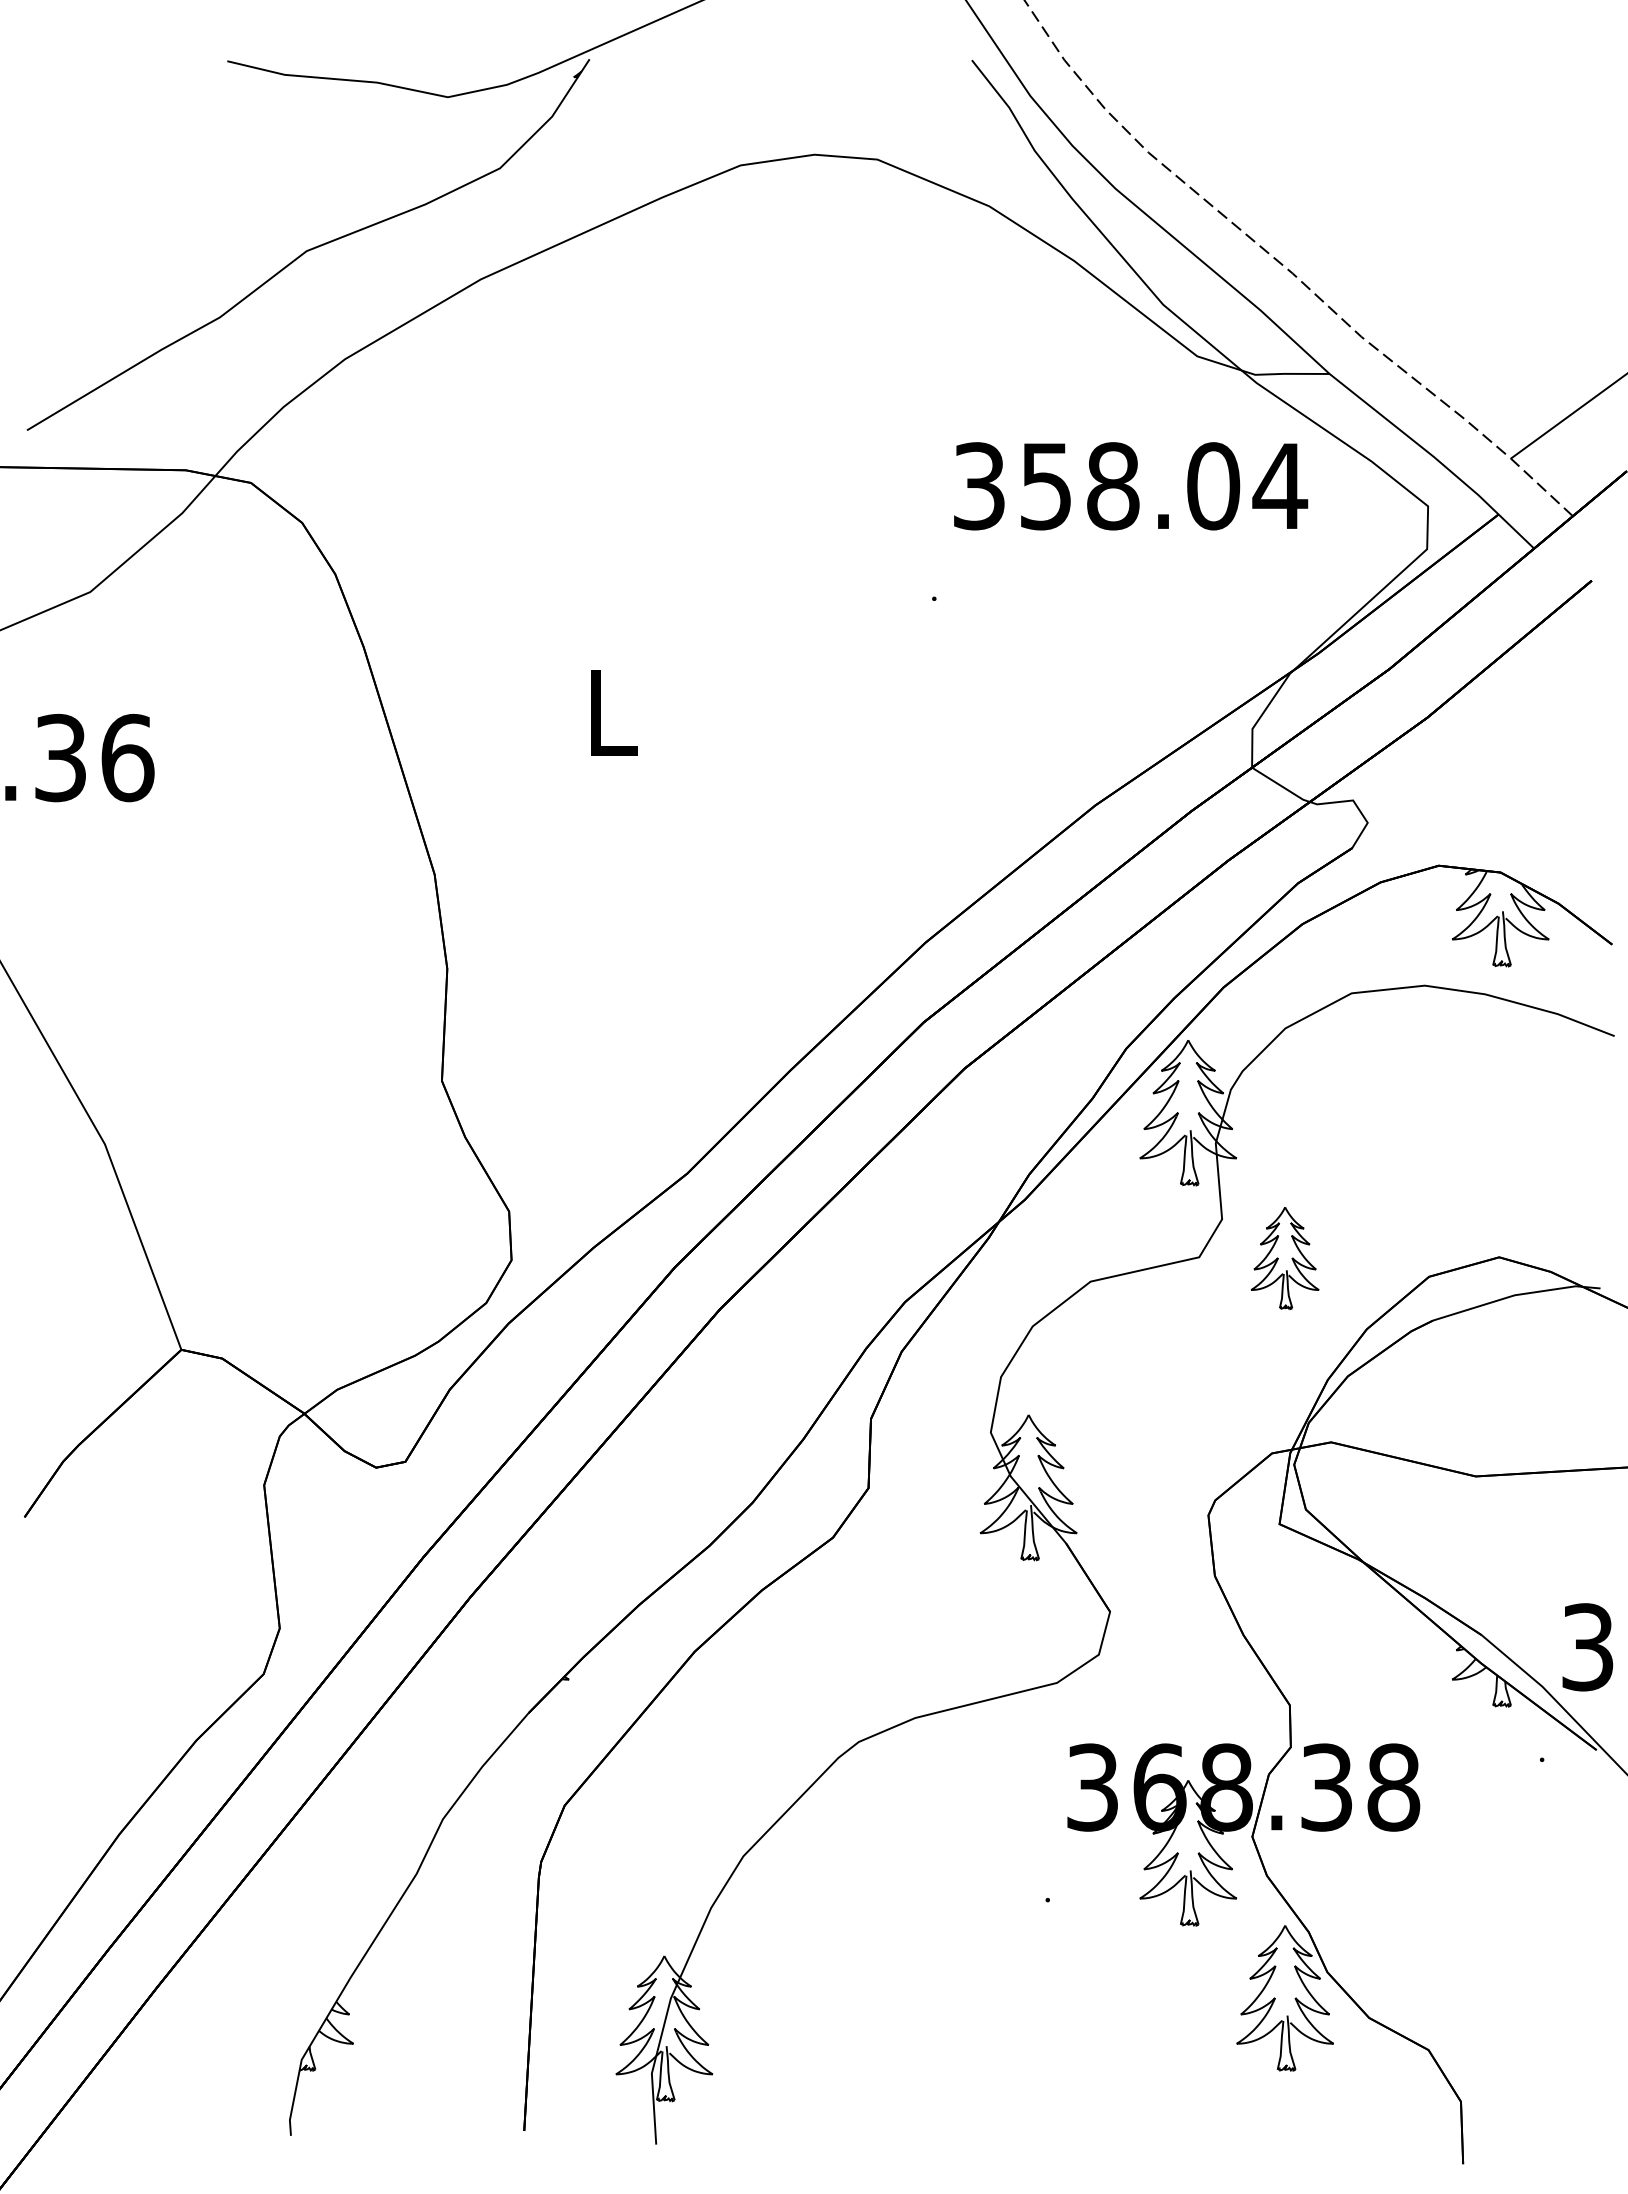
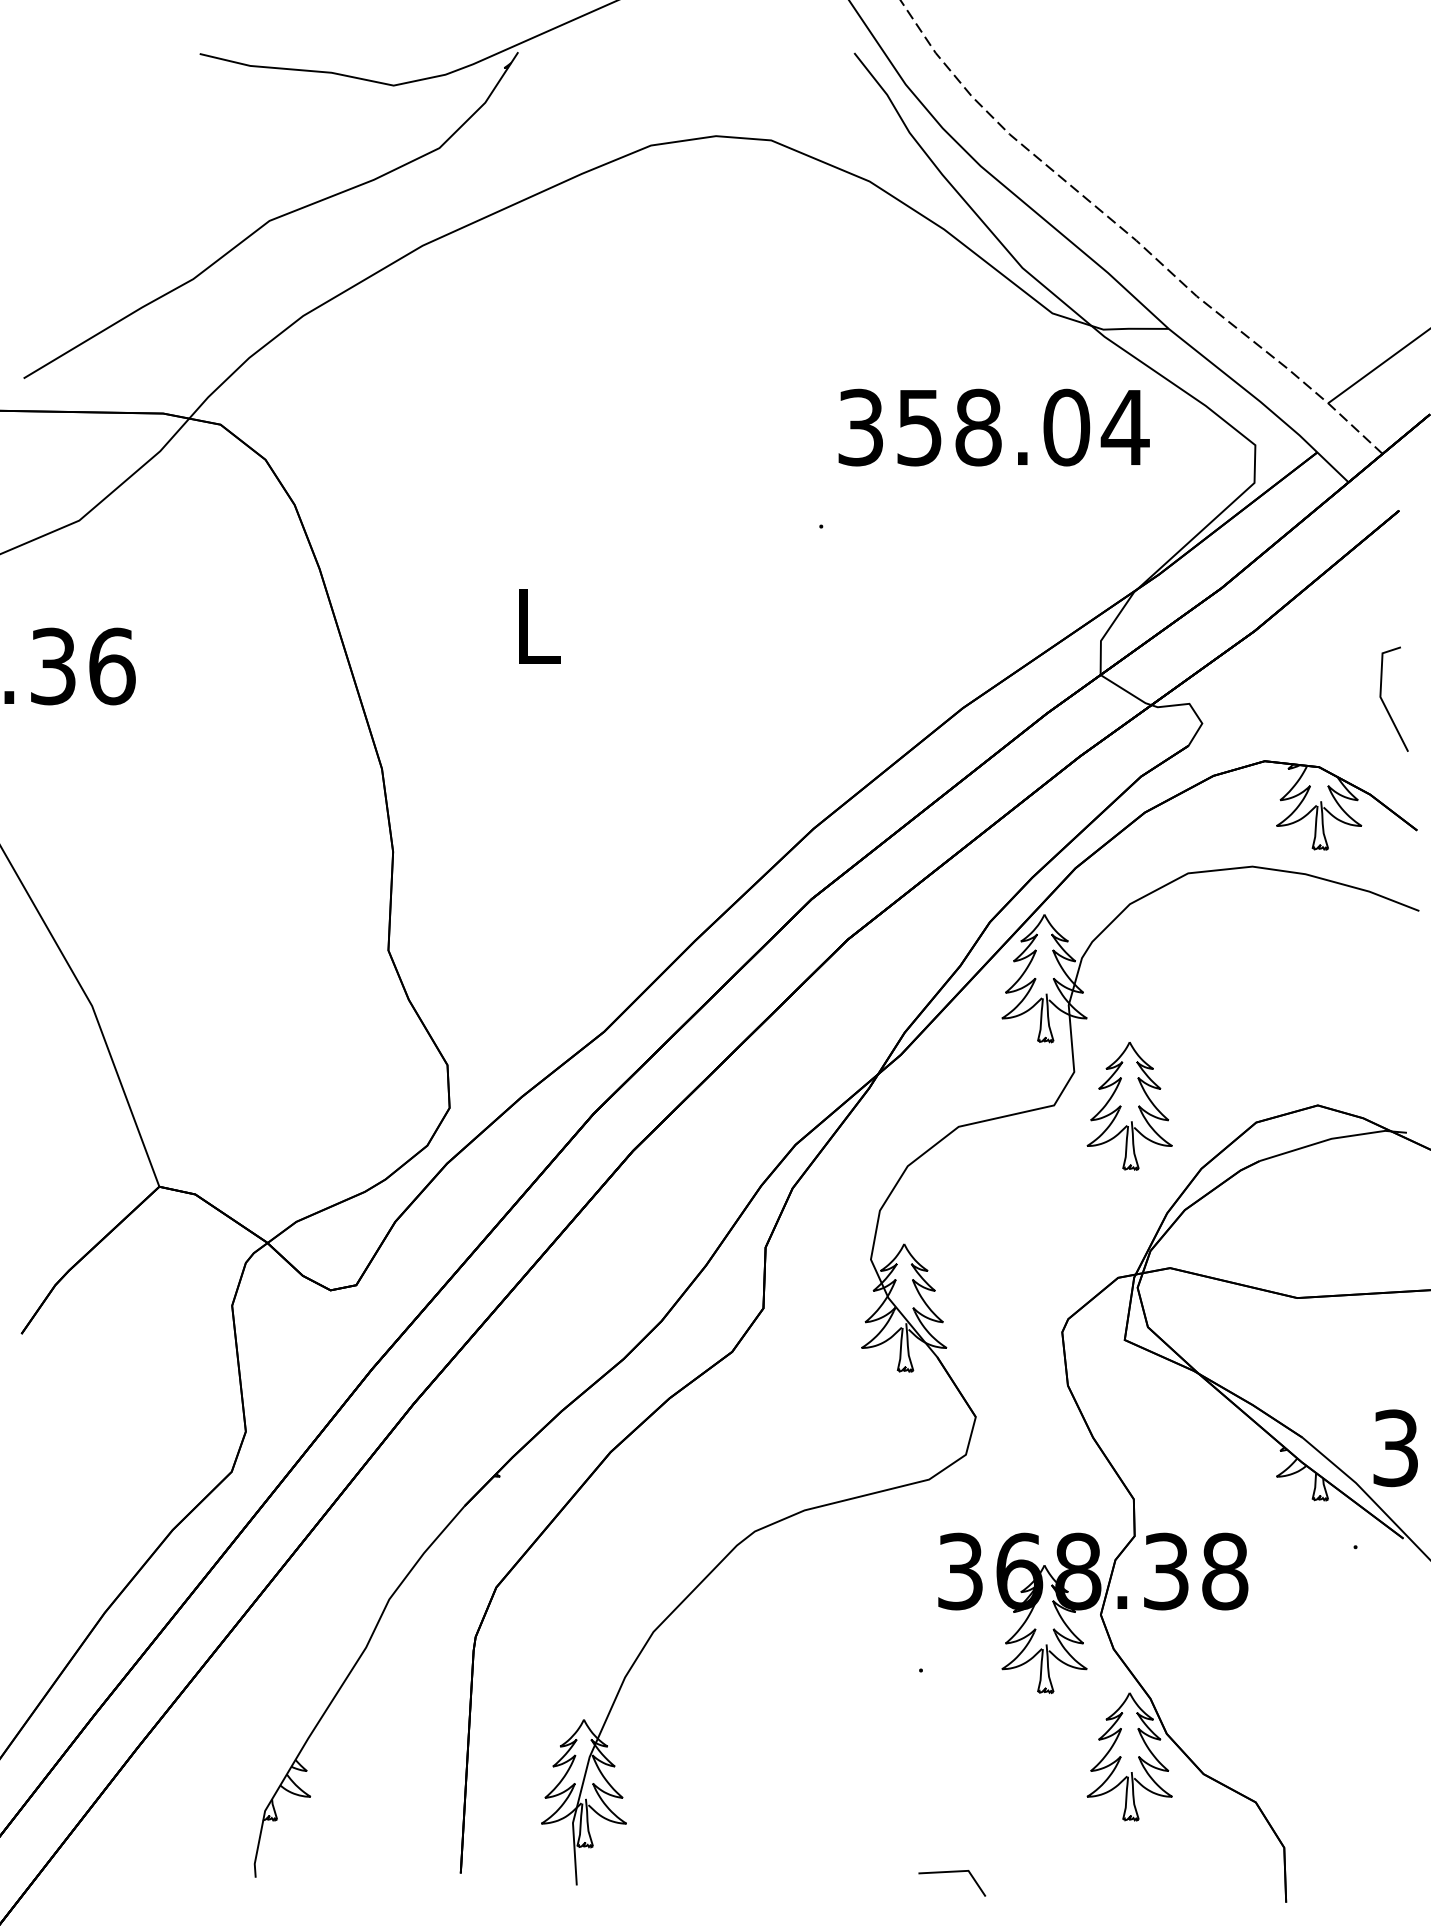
line: (1575, 800) -> (1384, 703), added
part: (1284, 1258) -> (1129, 1106), size x1.43
line: (1078, 2130) -> (948, 1873), added

